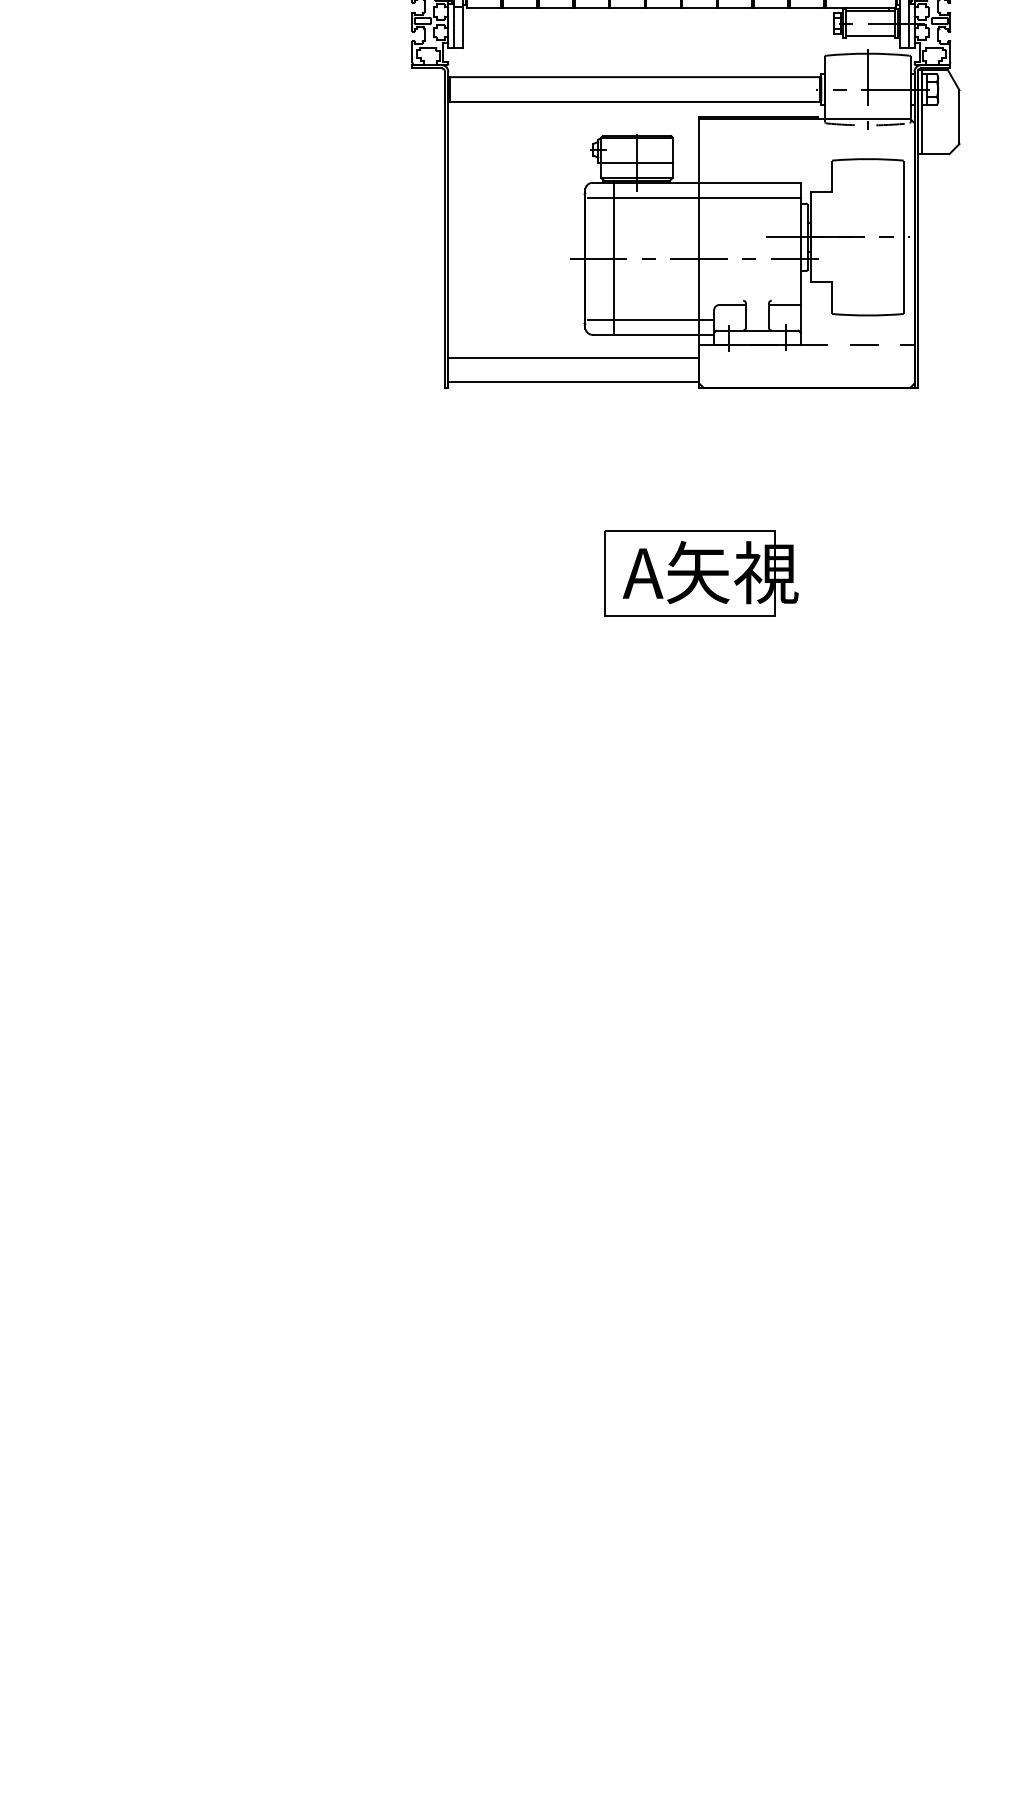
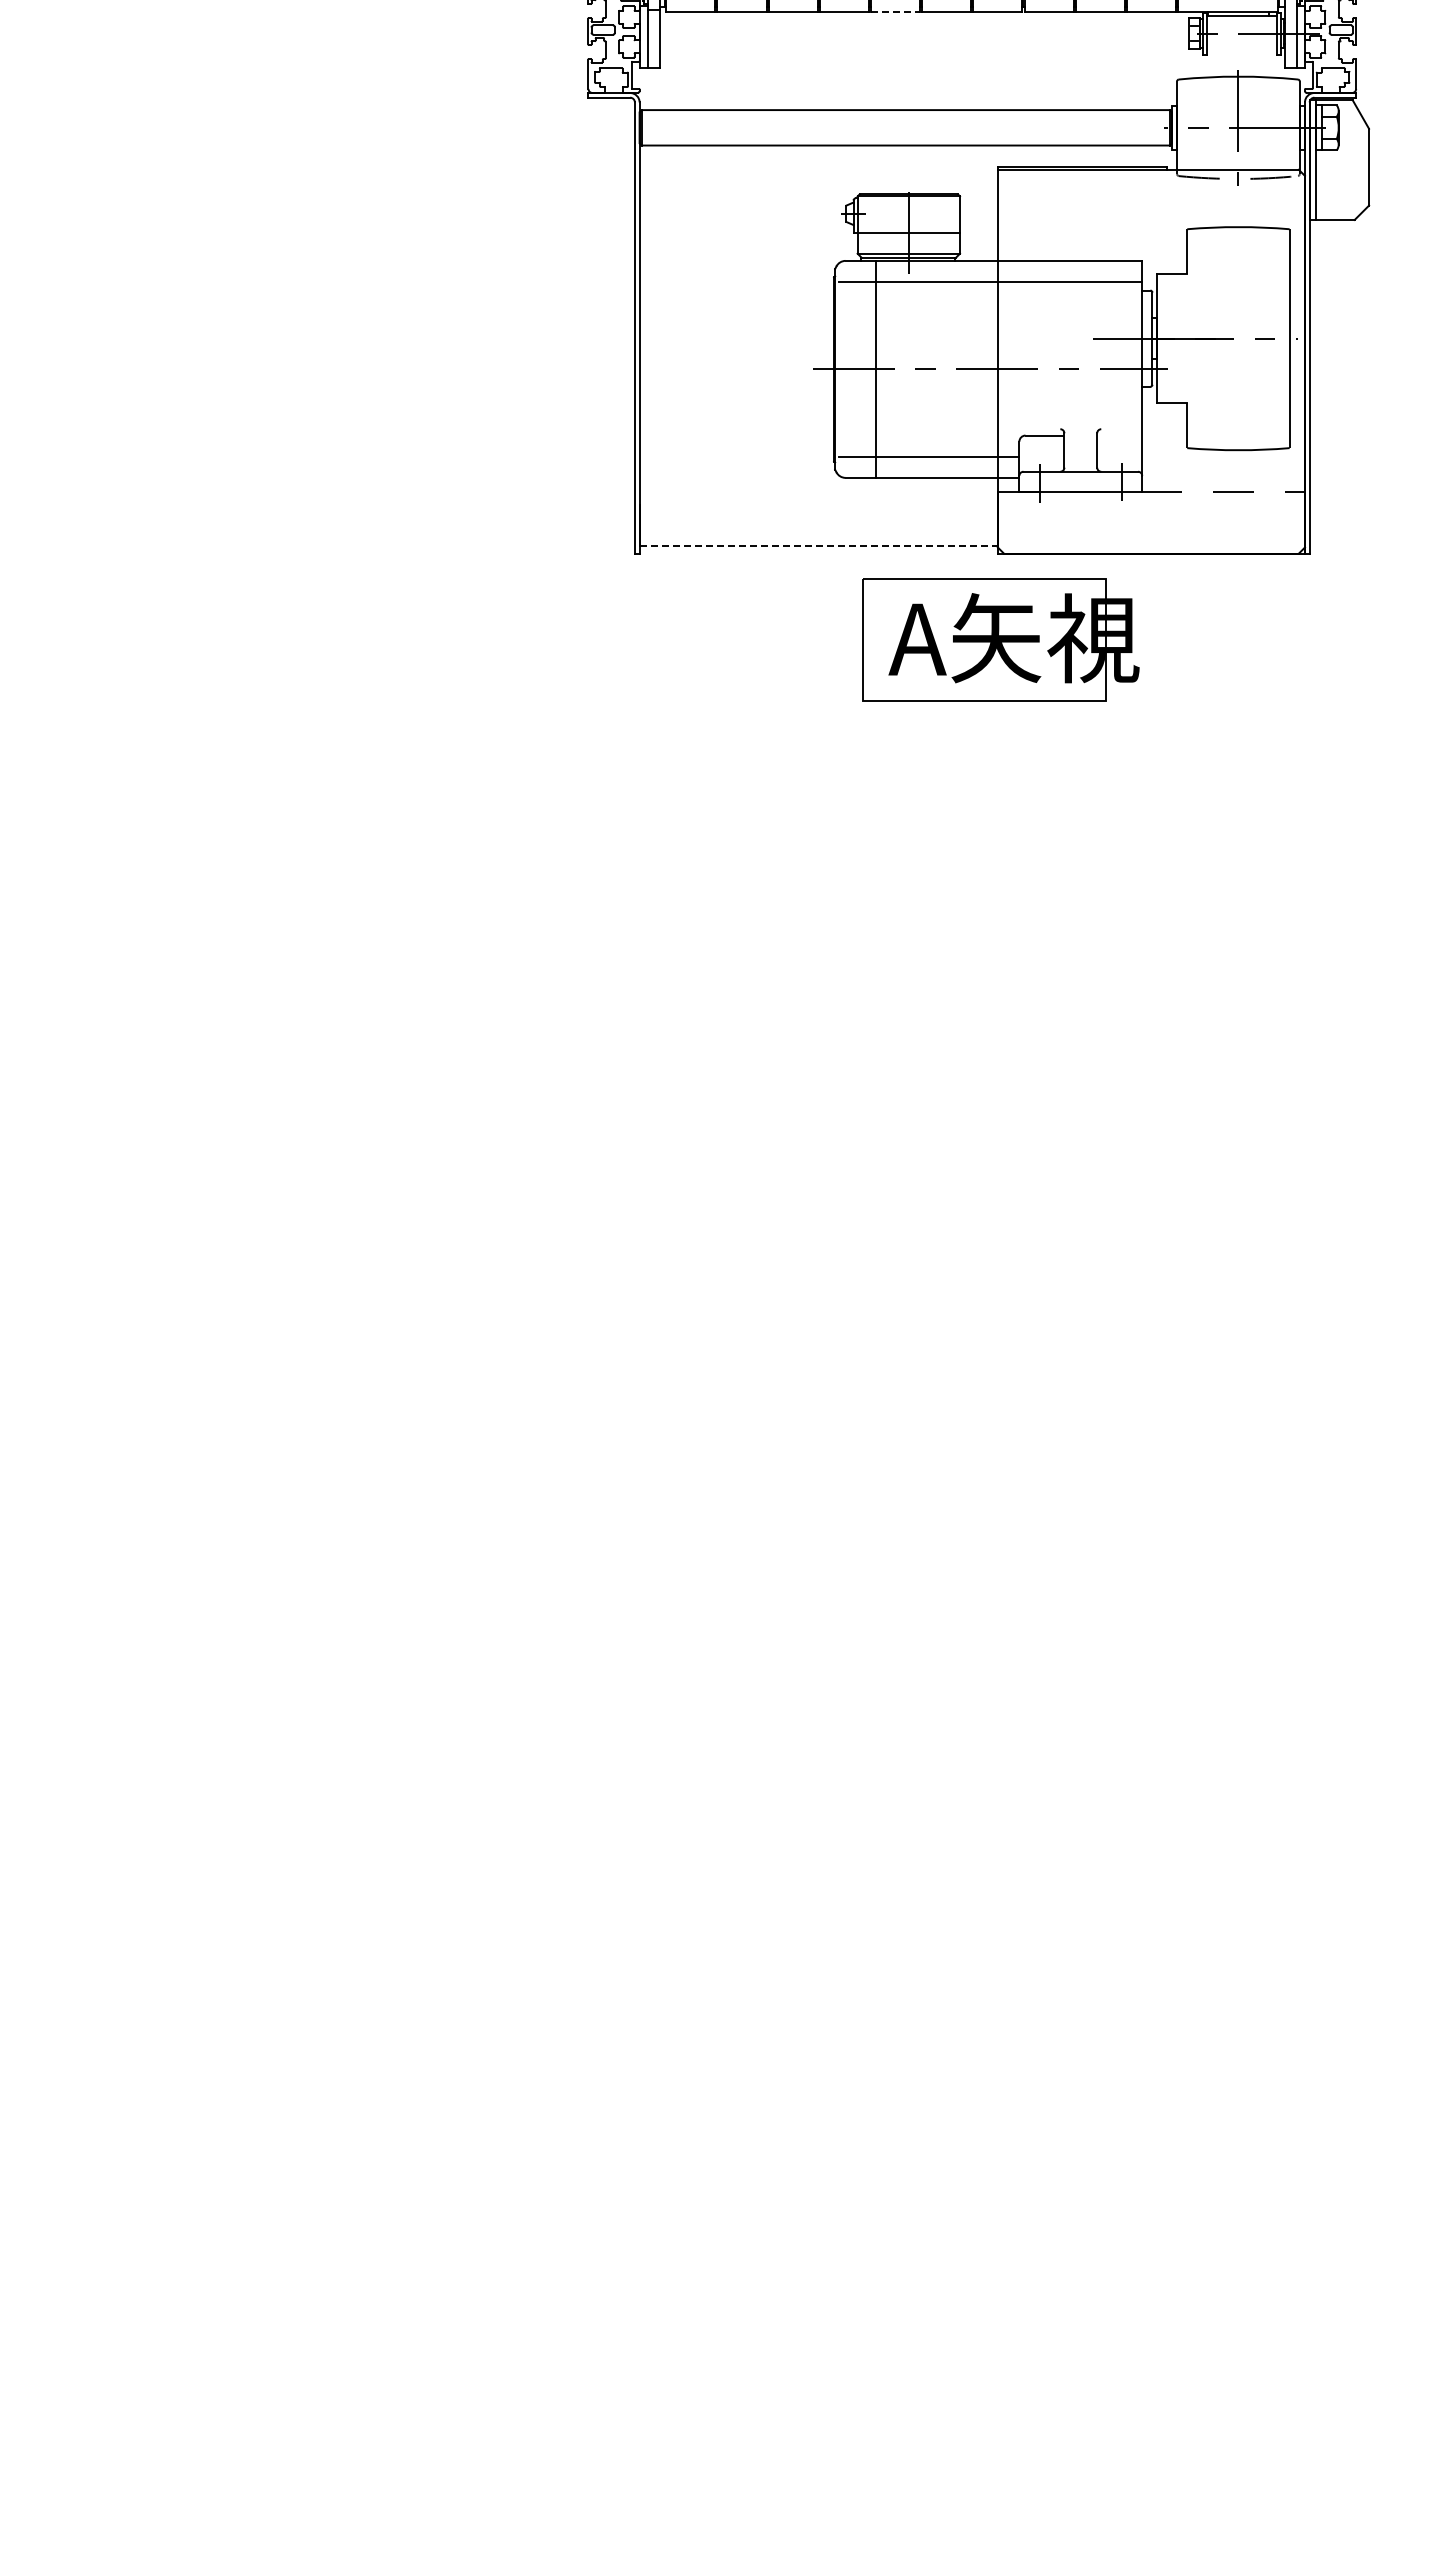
line: (627, 8) -> (895, 11), solid -> dashed
line: (870, 36) -> (1241, 51), removed
line: (784, 305) -> (1119, 435), removed
line: (573, 357) -> (818, 510), removed
line: (574, 382) -> (819, 545), solid -> dashed
part: (701, 573) -> (1000, 639), moved

